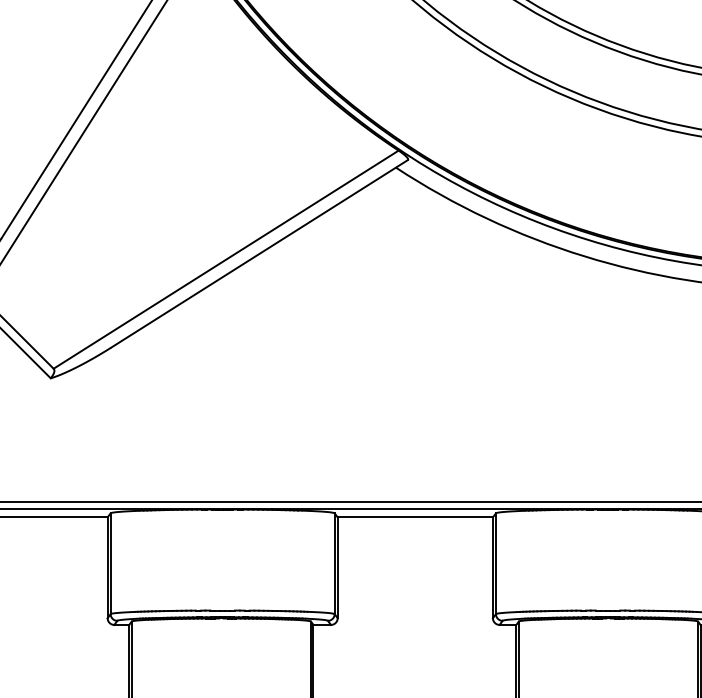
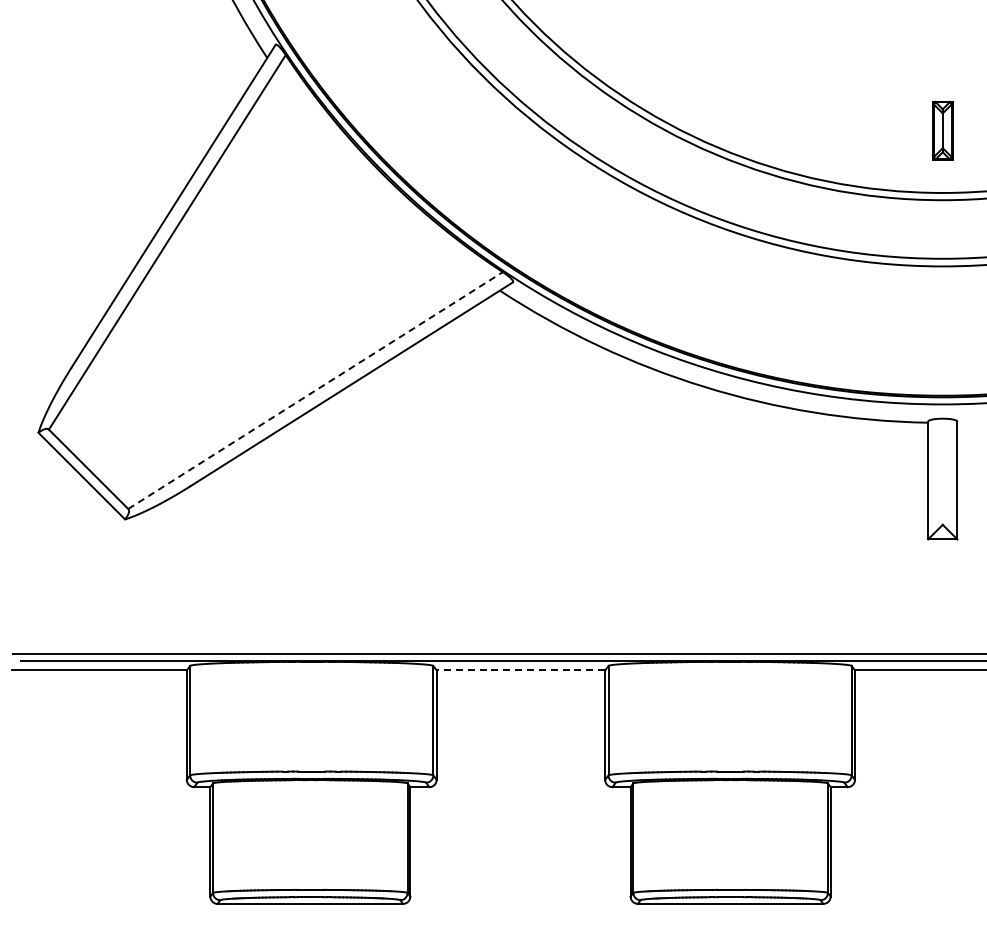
line: (226, 259) -> (315, 390), solid -> dashed
line: (414, 517) -> (520, 670), solid -> dashed

